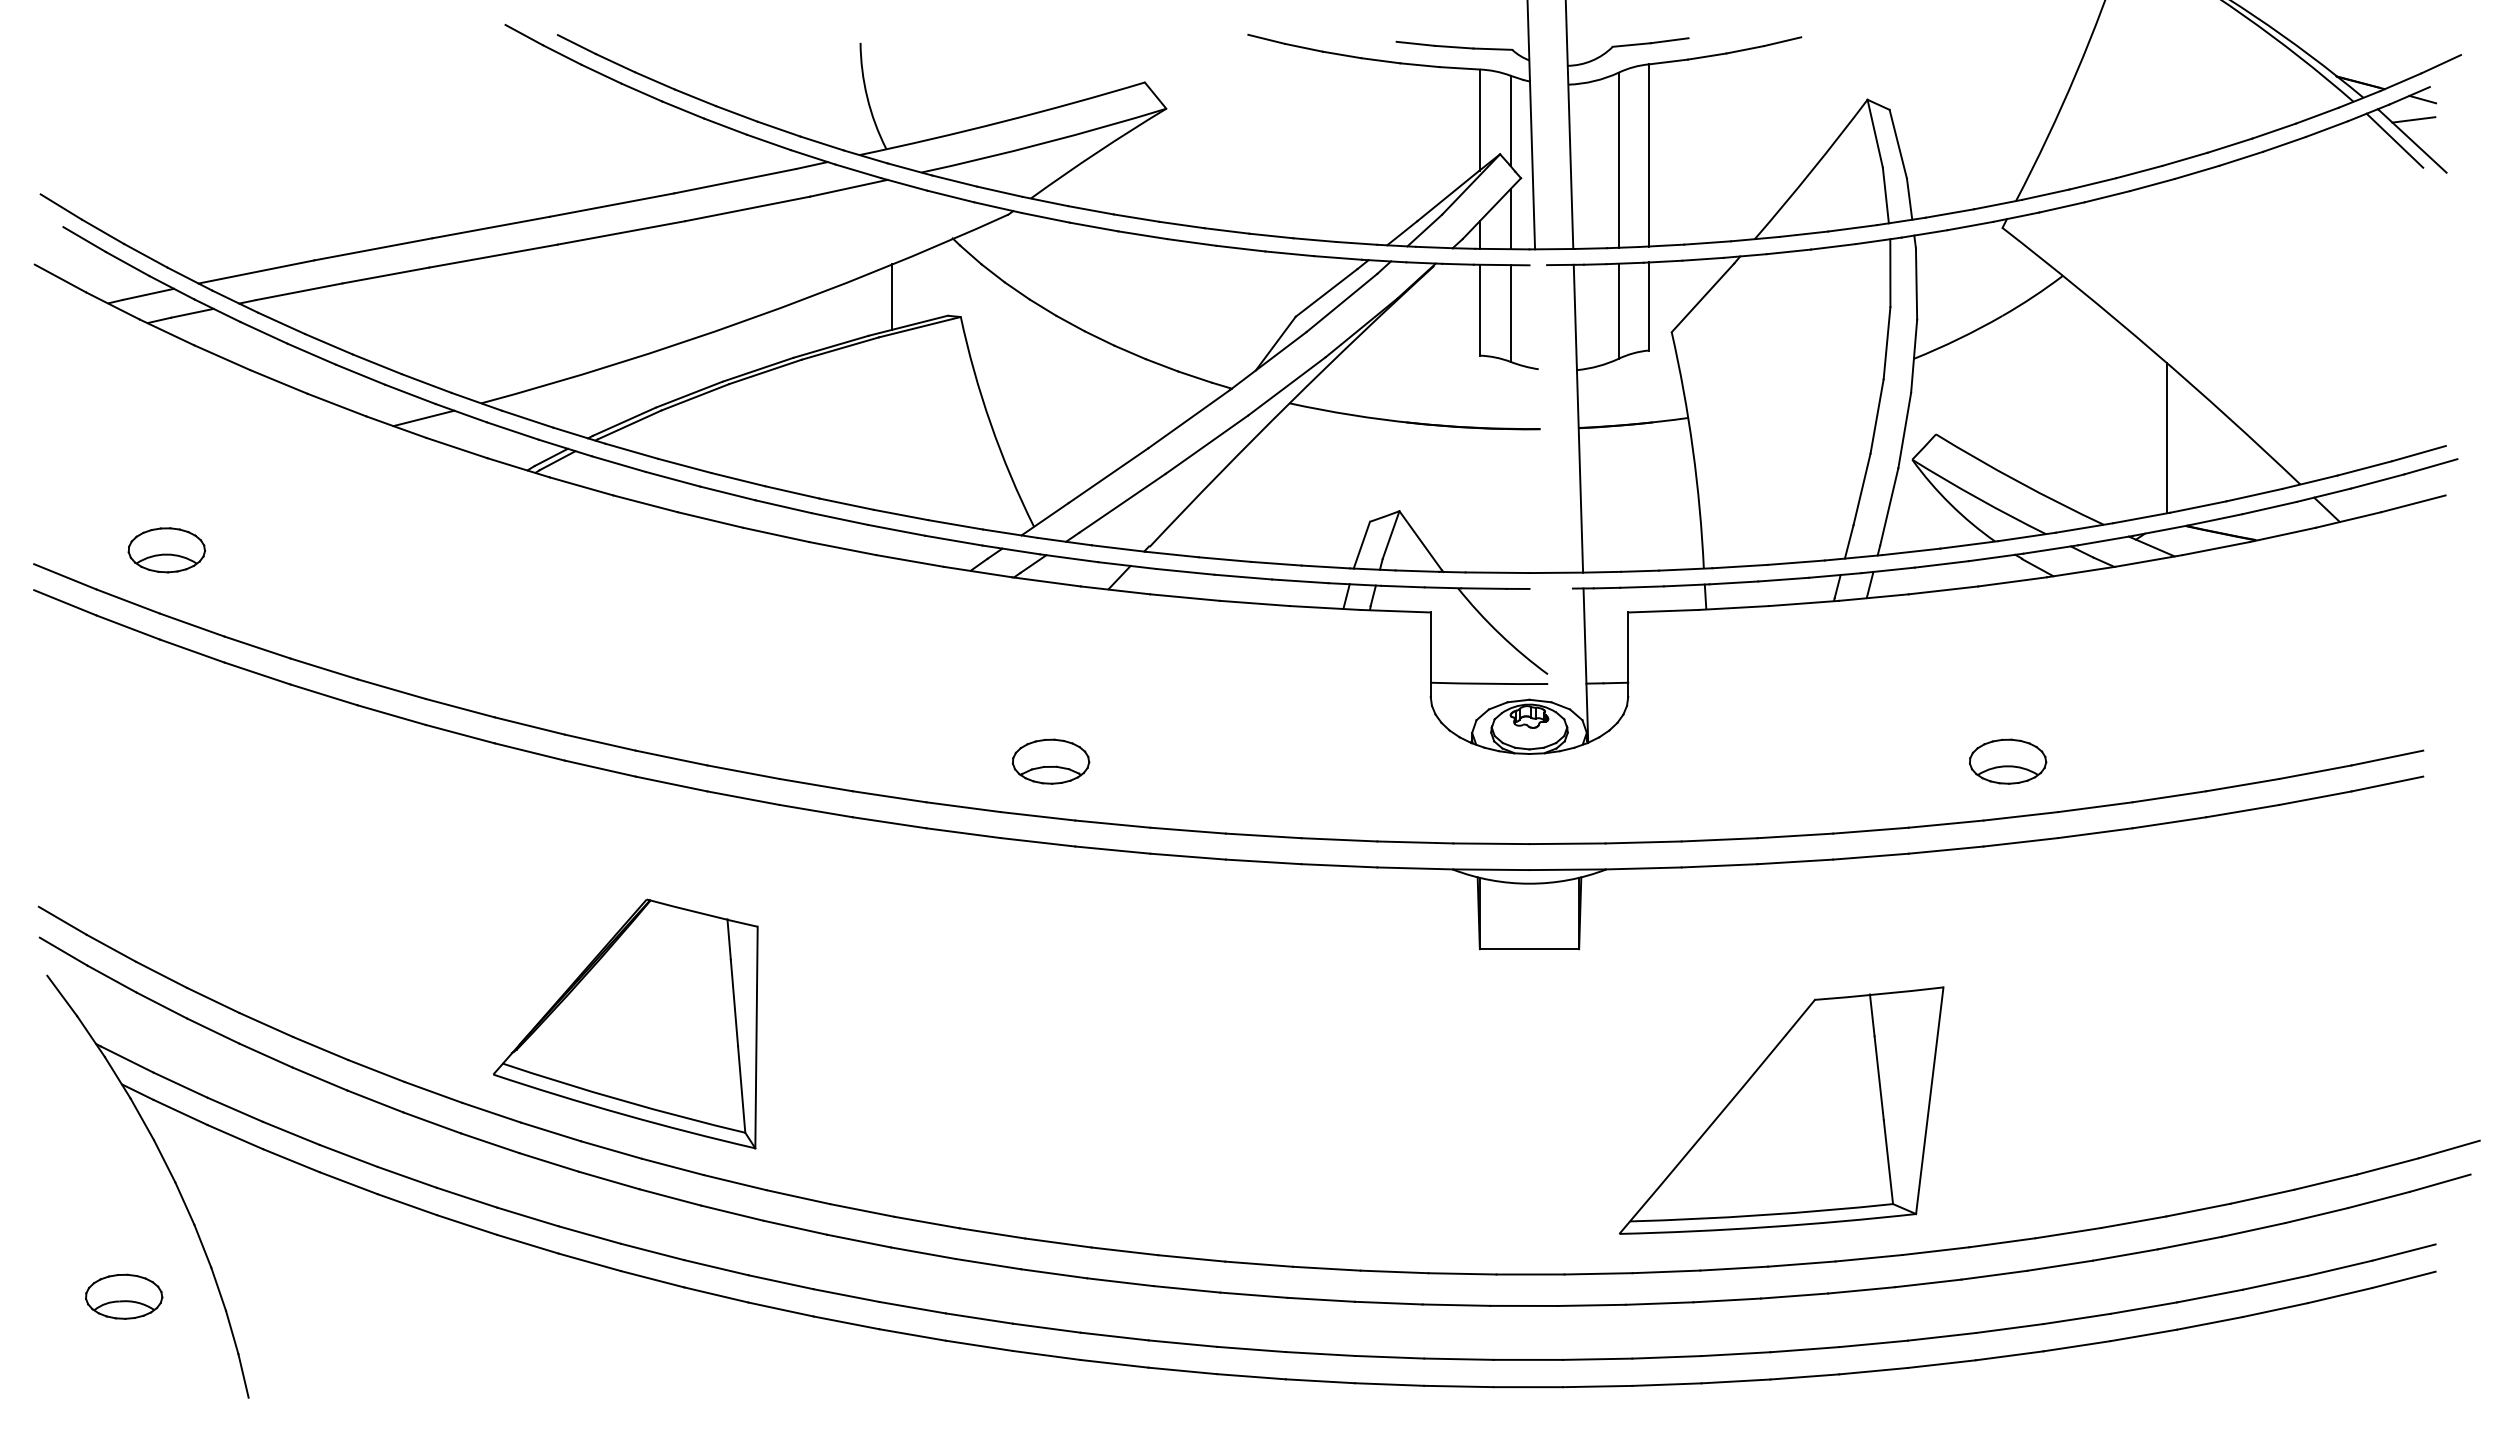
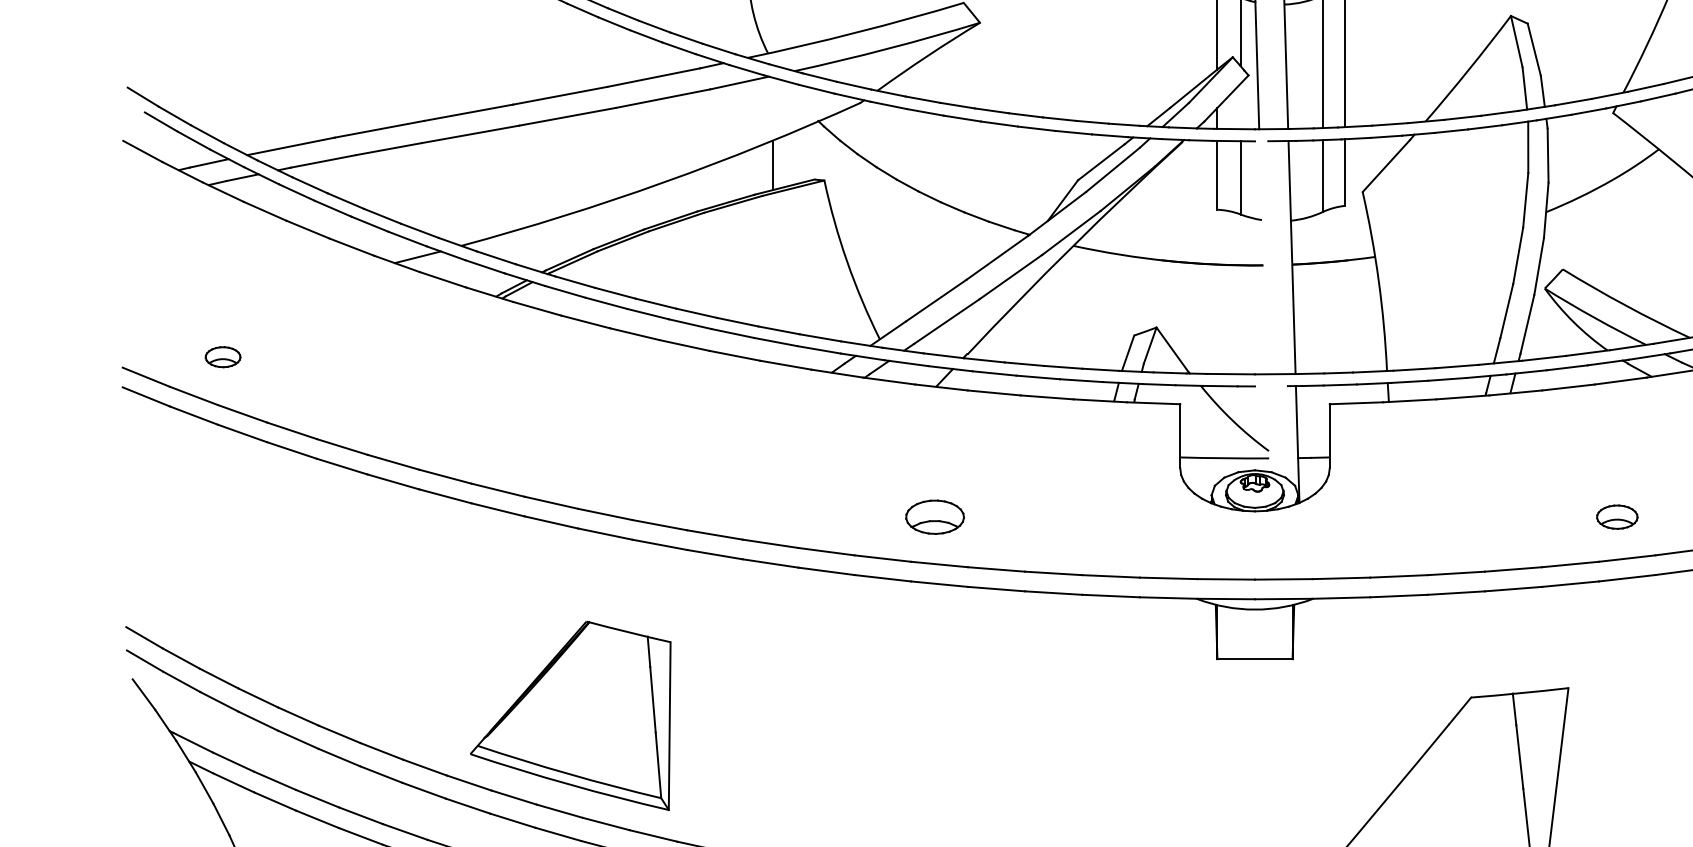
line: (1510, 218) -> (1240, 105), removed
part: (166, 550) -> (222, 357), size x0.6
part: (1050, 761) -> (934, 517), moved
part: (2007, 761) -> (1616, 517), size x0.7

